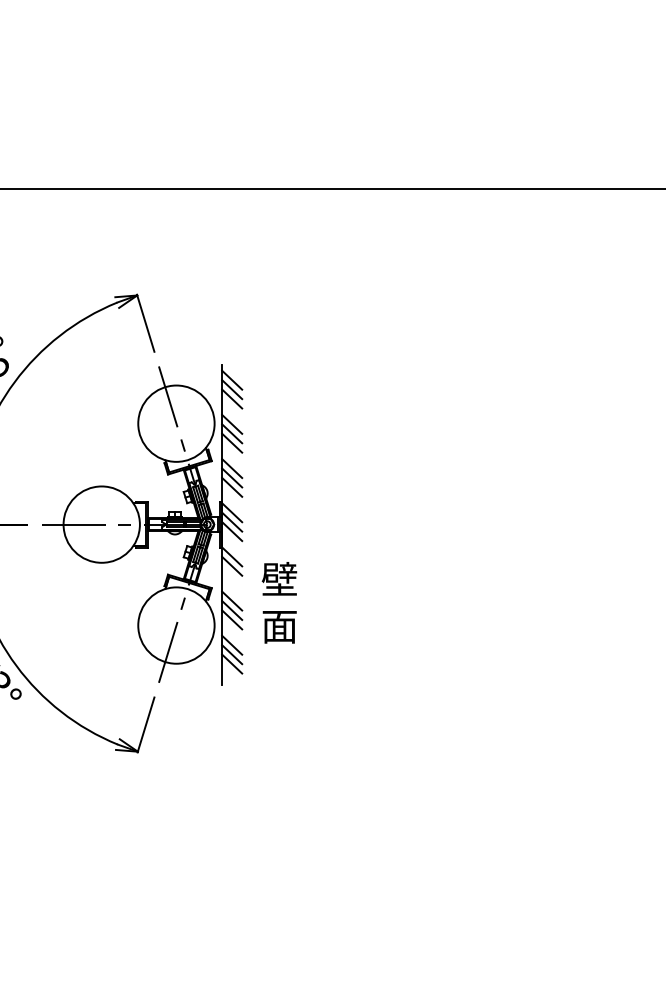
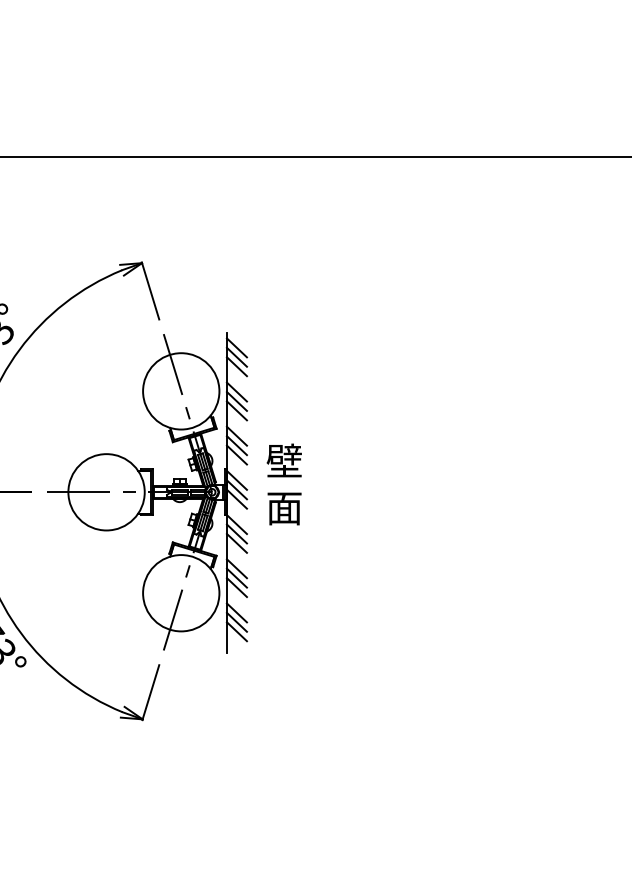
line: (232, 575) -> (237, 543), added
text: (279, 602) -> (284, 484), moved

